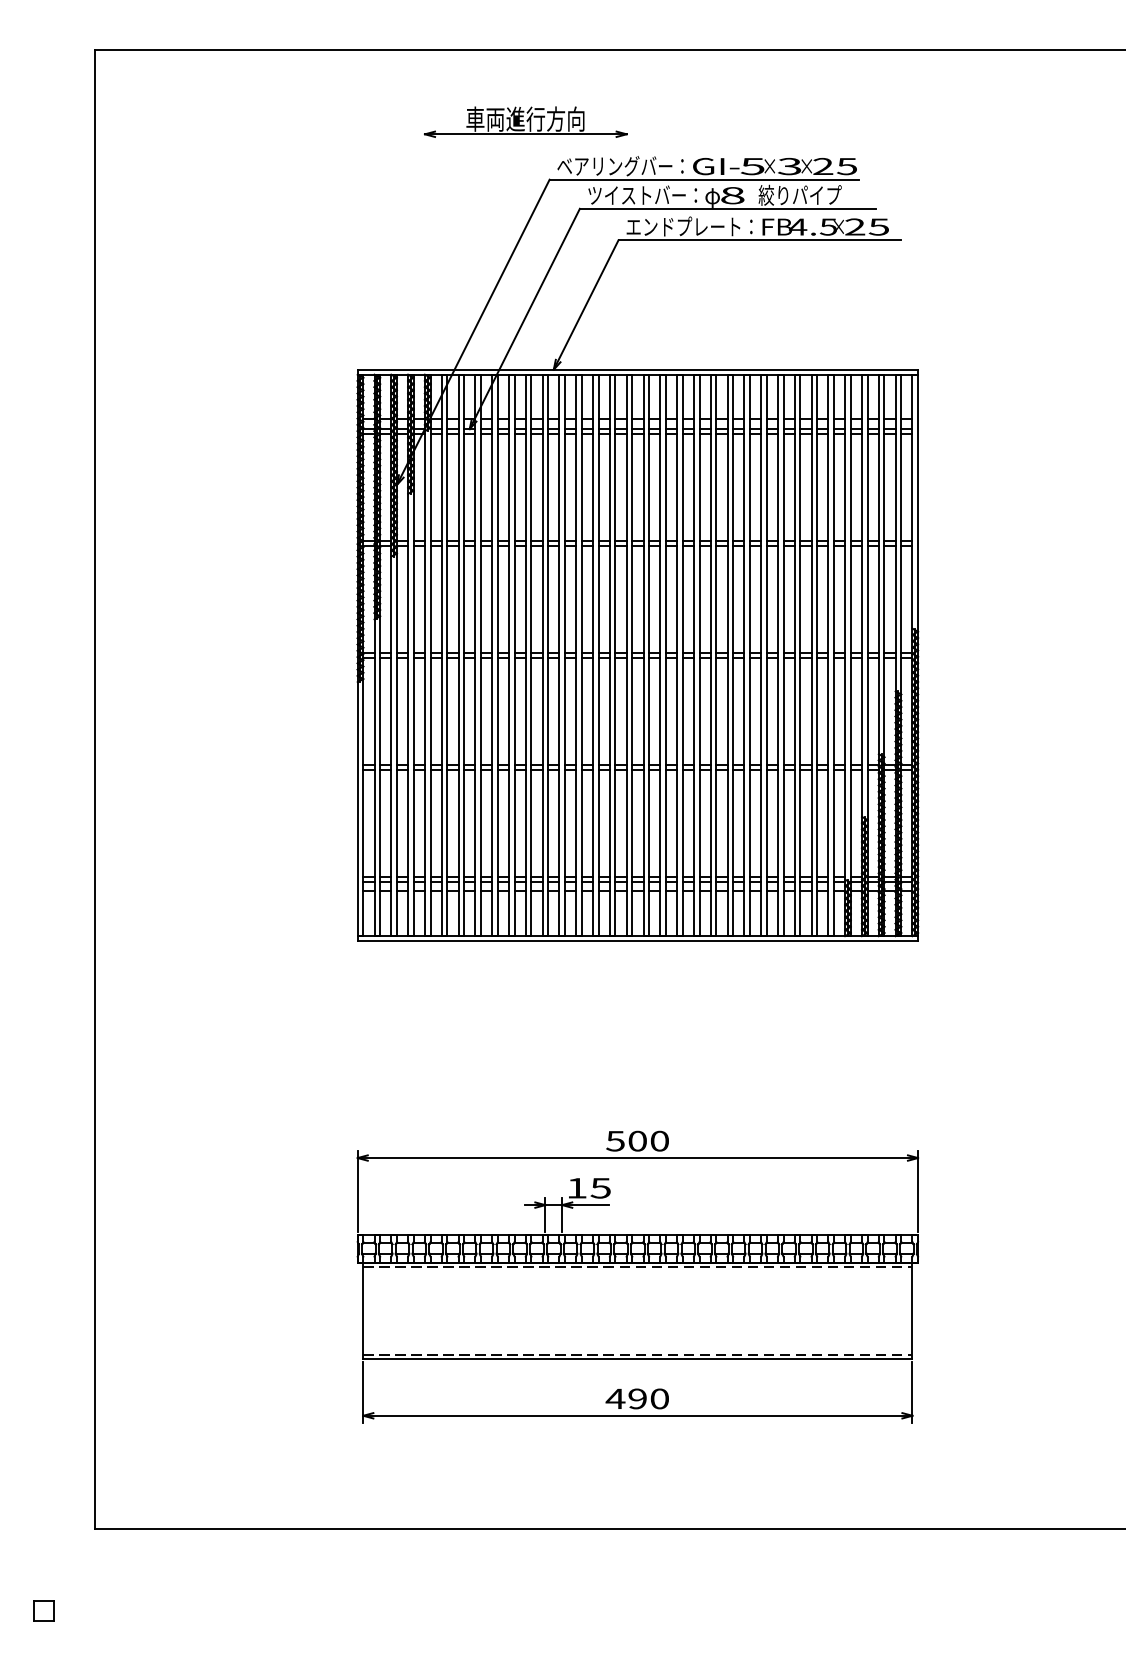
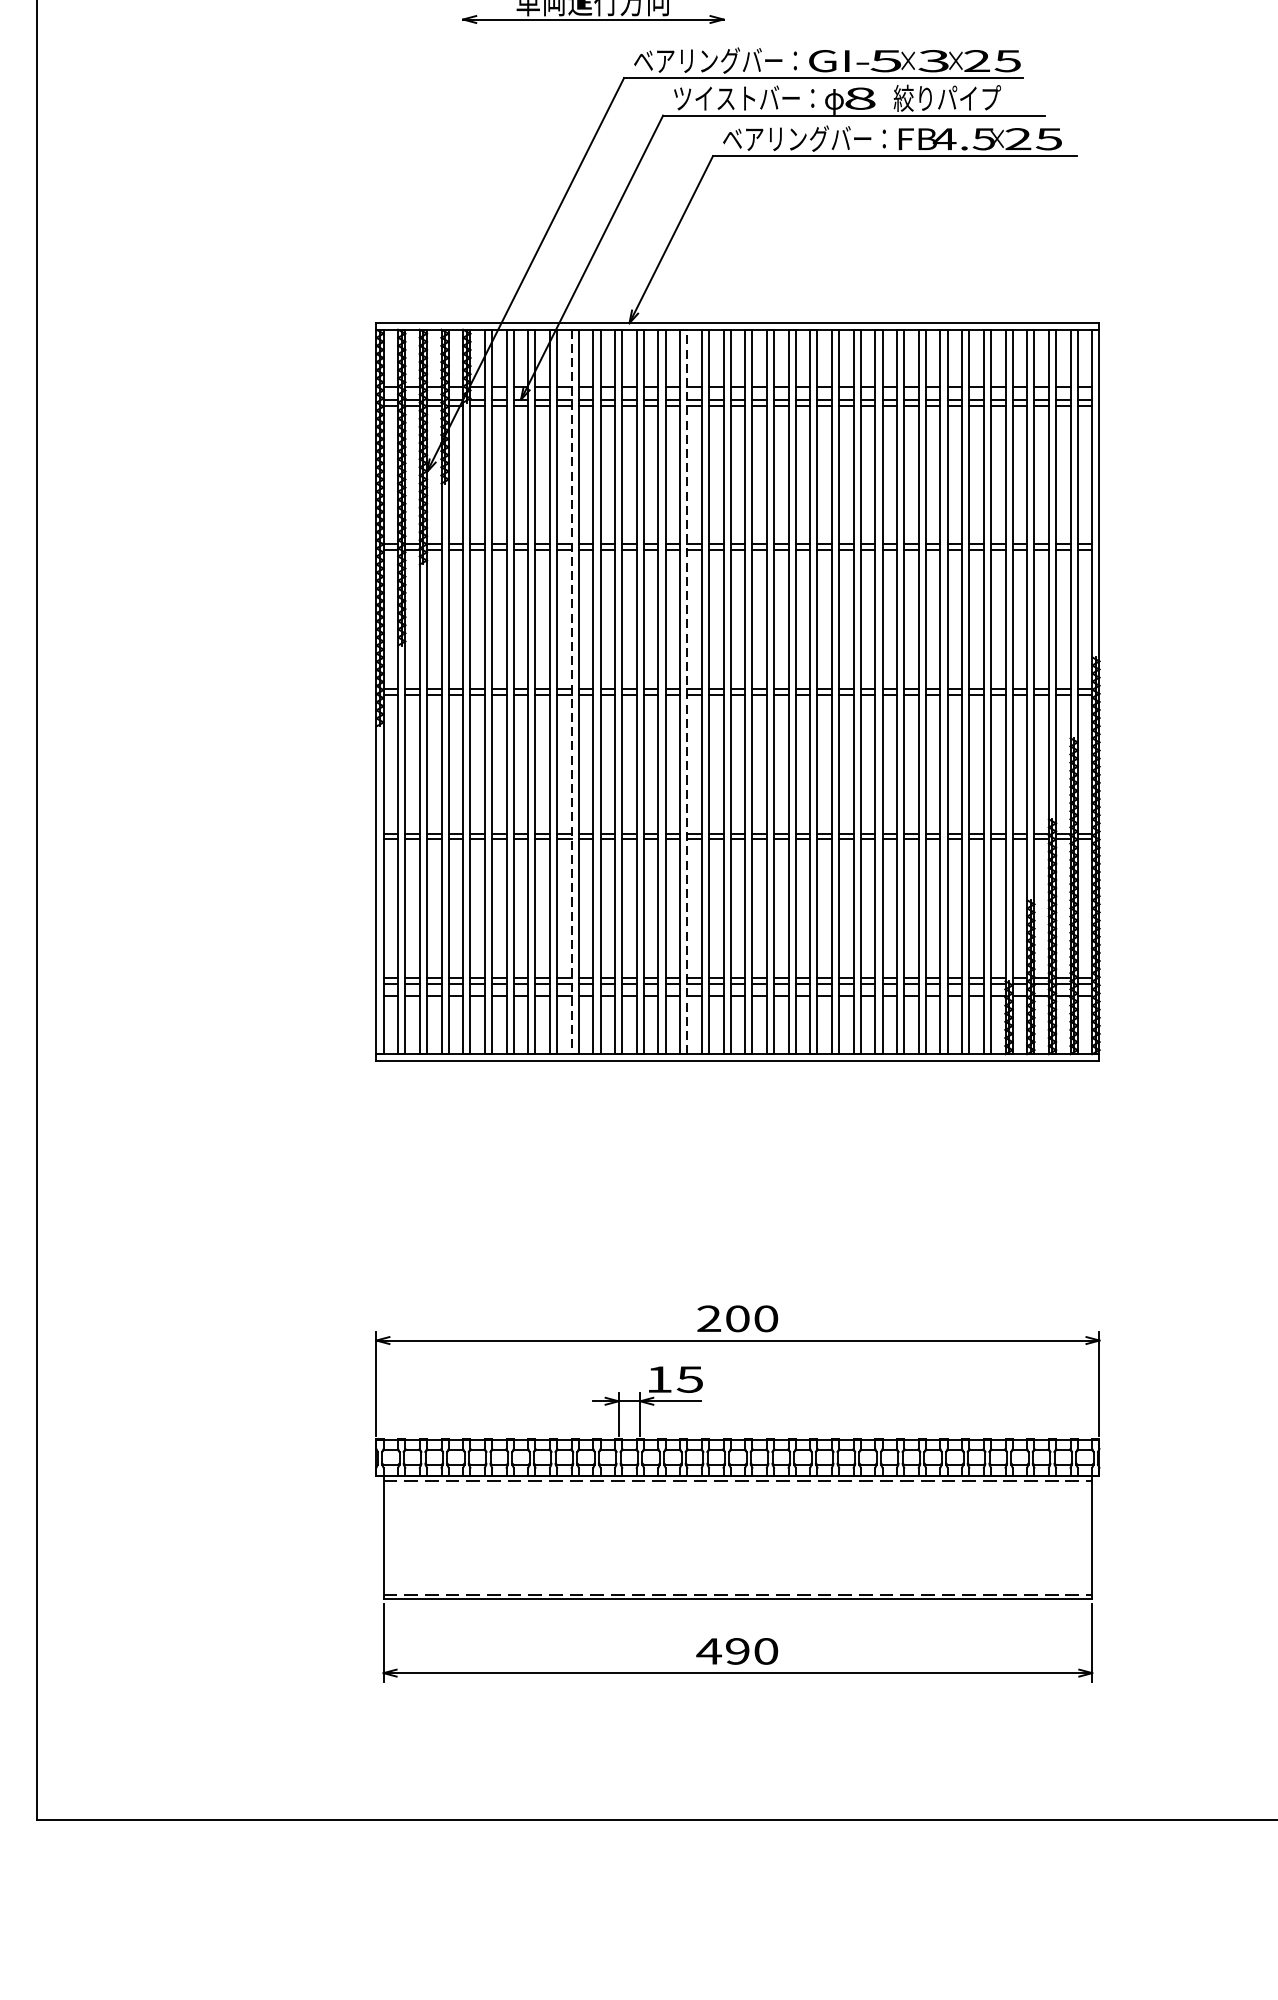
text: (683, 226) -> (796, 138), エンドプレート： -> ベアリングバー：
line: (509, 655) -> (572, 692), solid -> dashed
line: (598, 655) -> (687, 692), solid -> dashed
text: (615, 1140) -> (709, 1317), 500 -> 200

